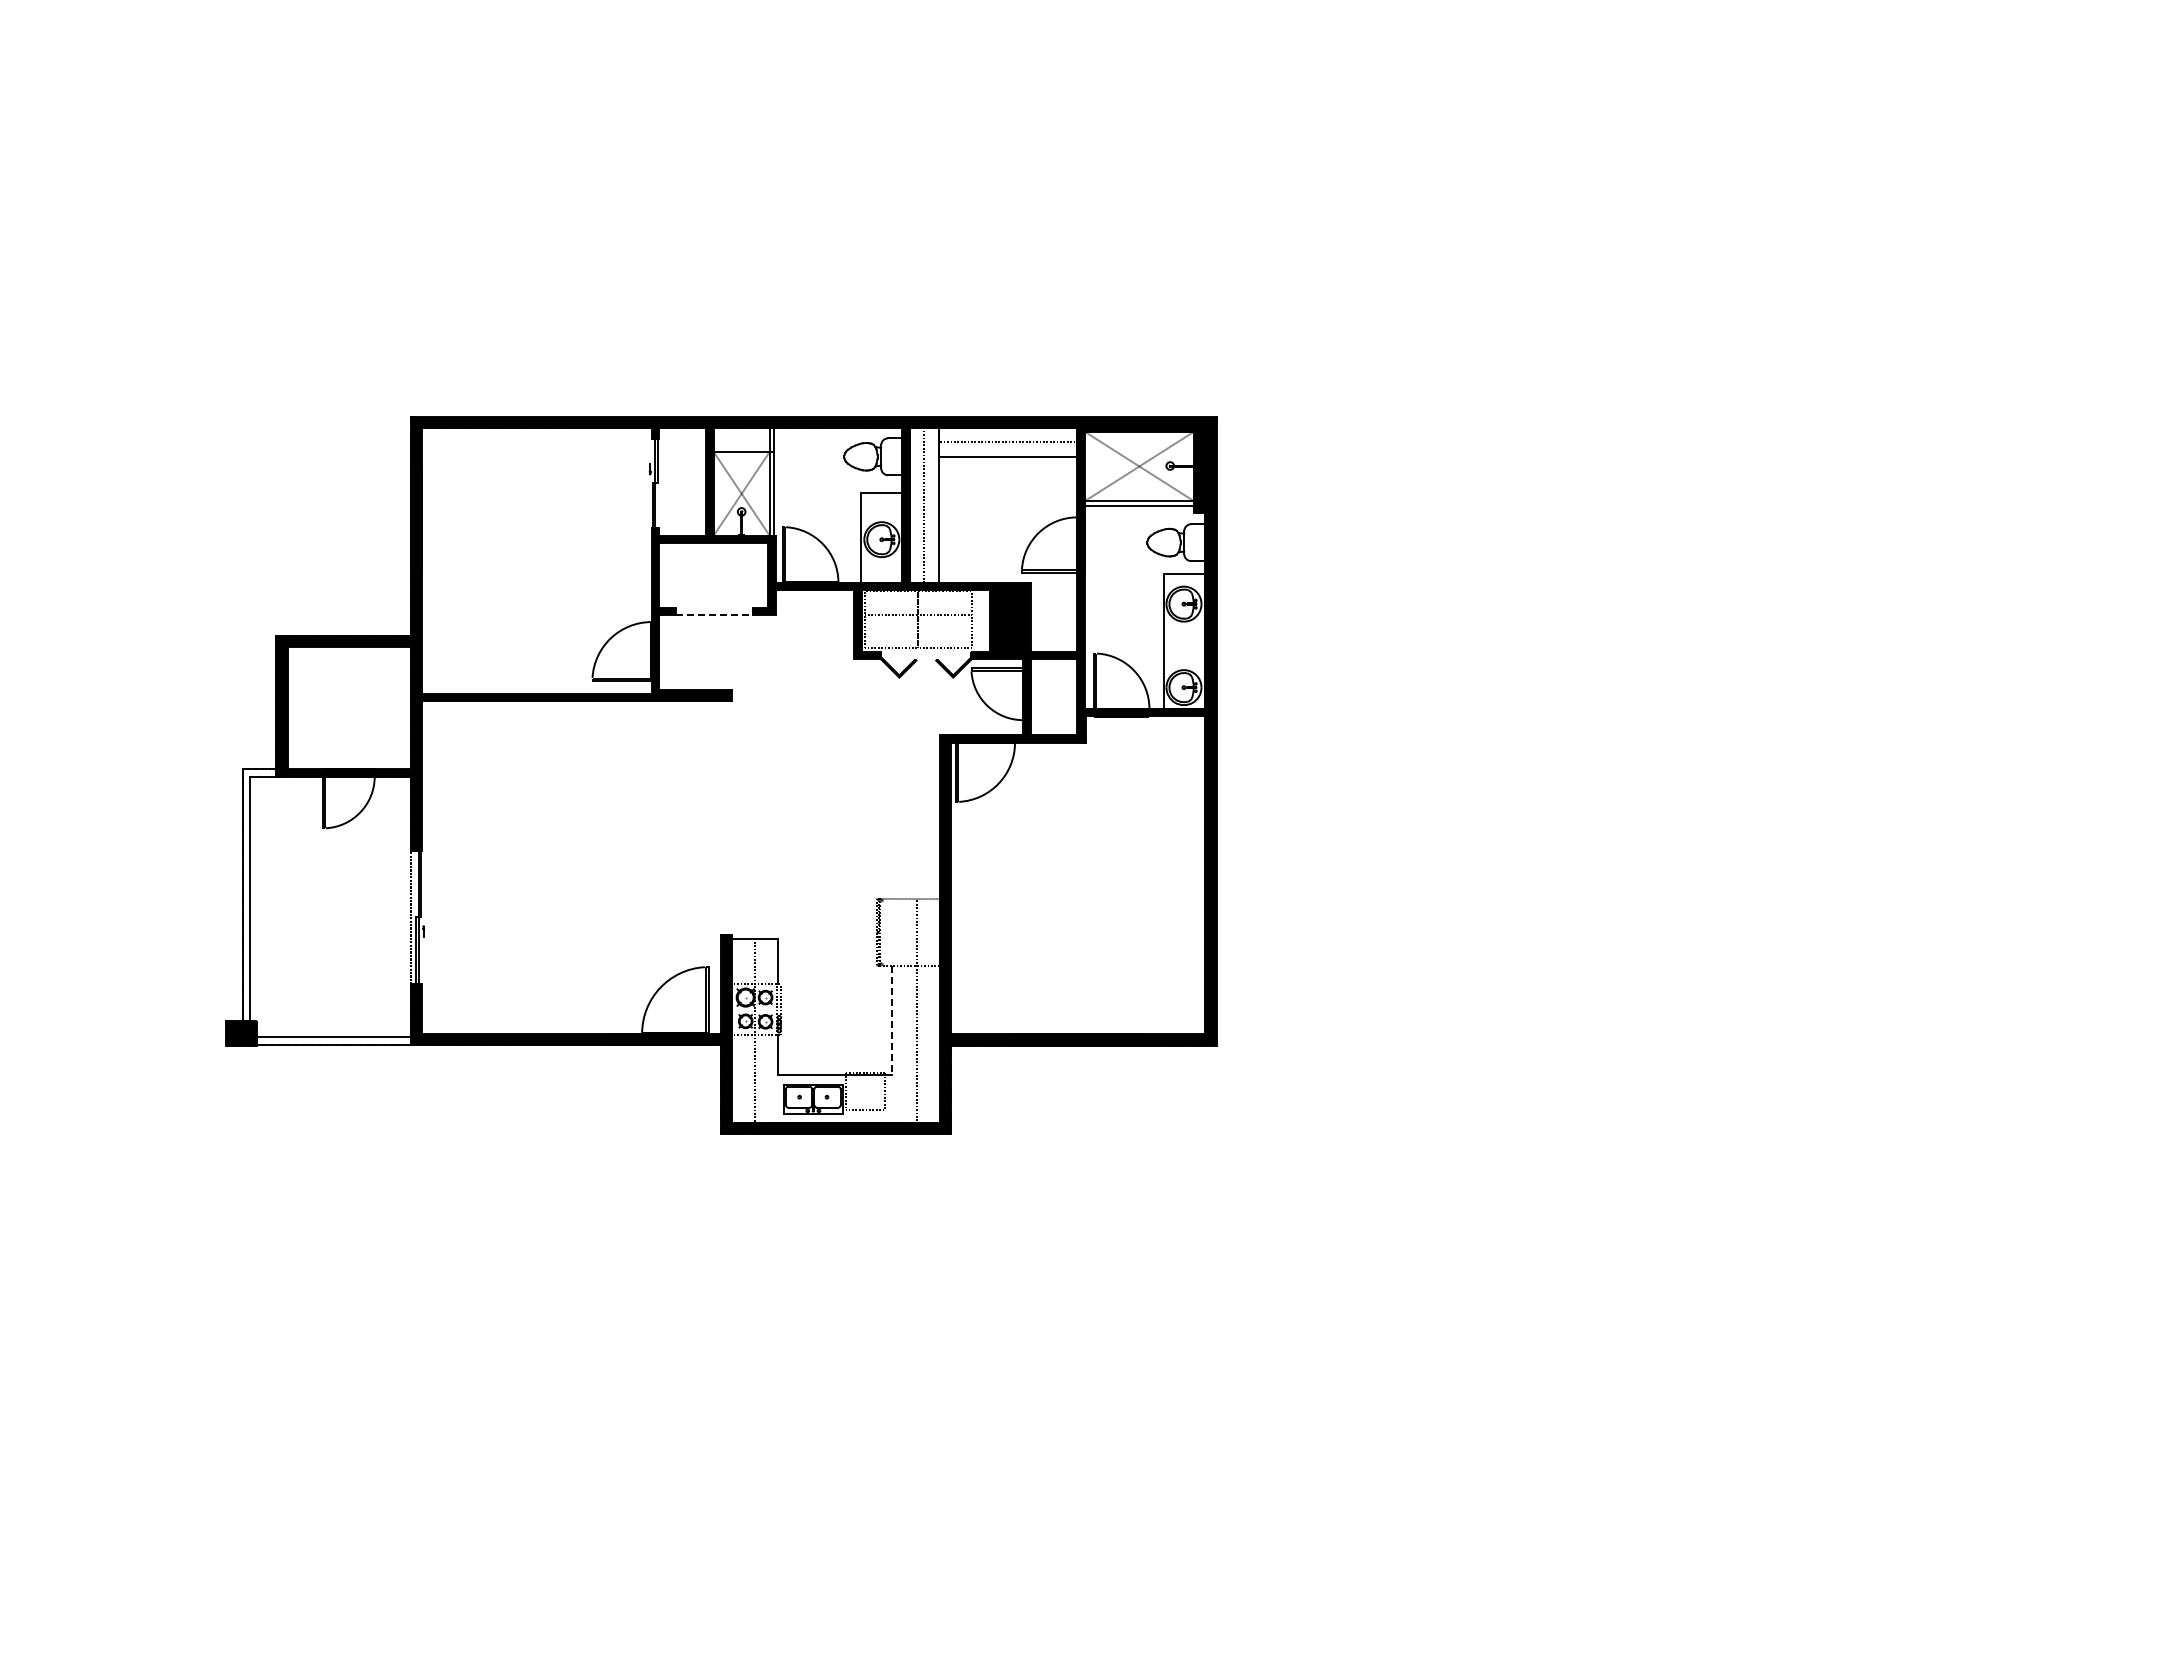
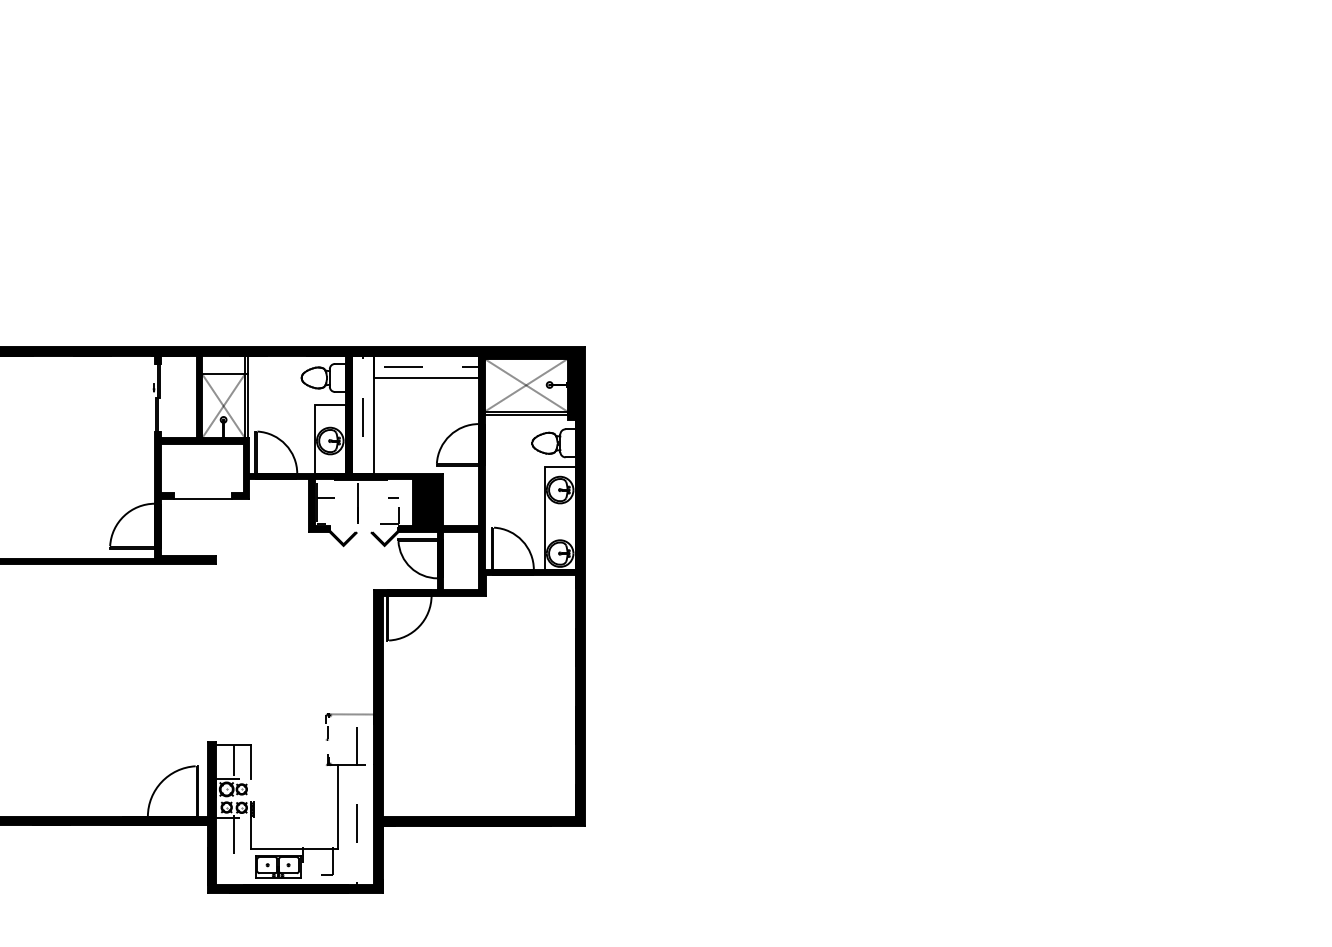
line: (715, 615) -> (203, 498), dashed -> solid
line: (892, 1020) -> (338, 806), dashed -> solid

